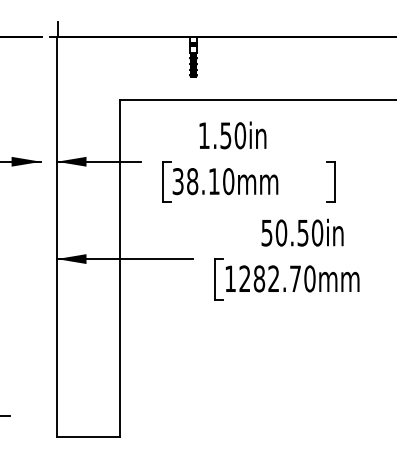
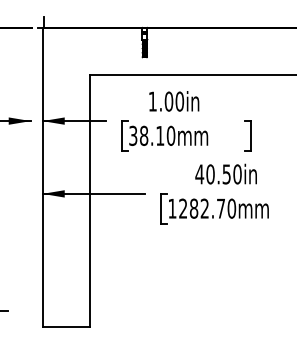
text: (225, 135) -> (168, 101), 1.50in -> 1.00in
text: (266, 233) -> (199, 174), 50.50in -> 40.50in

